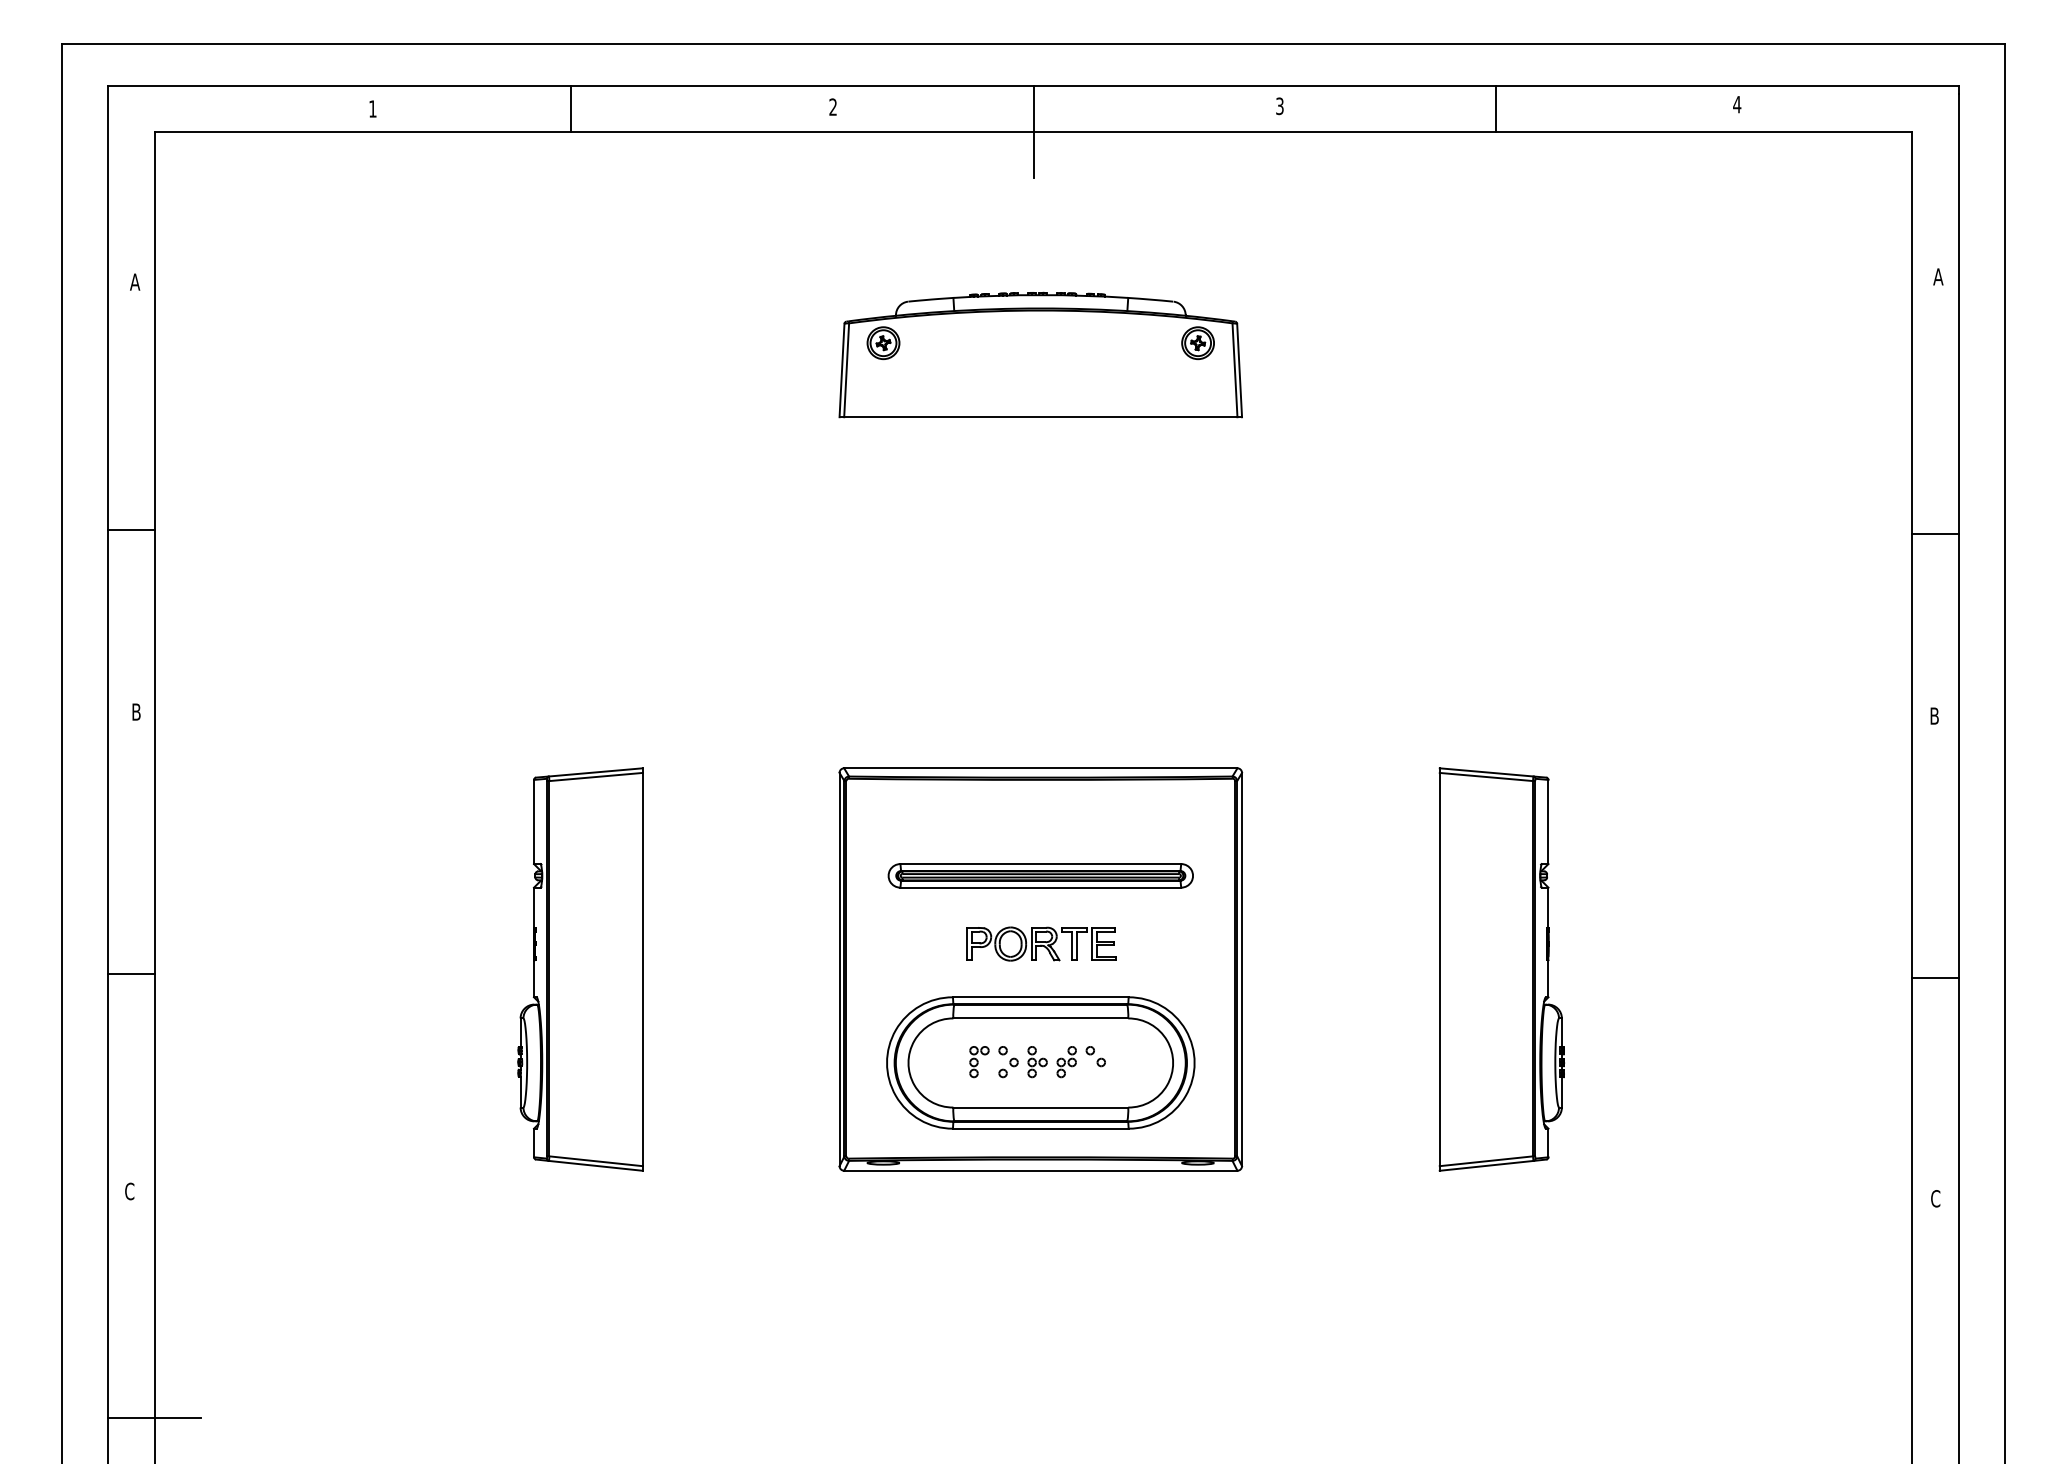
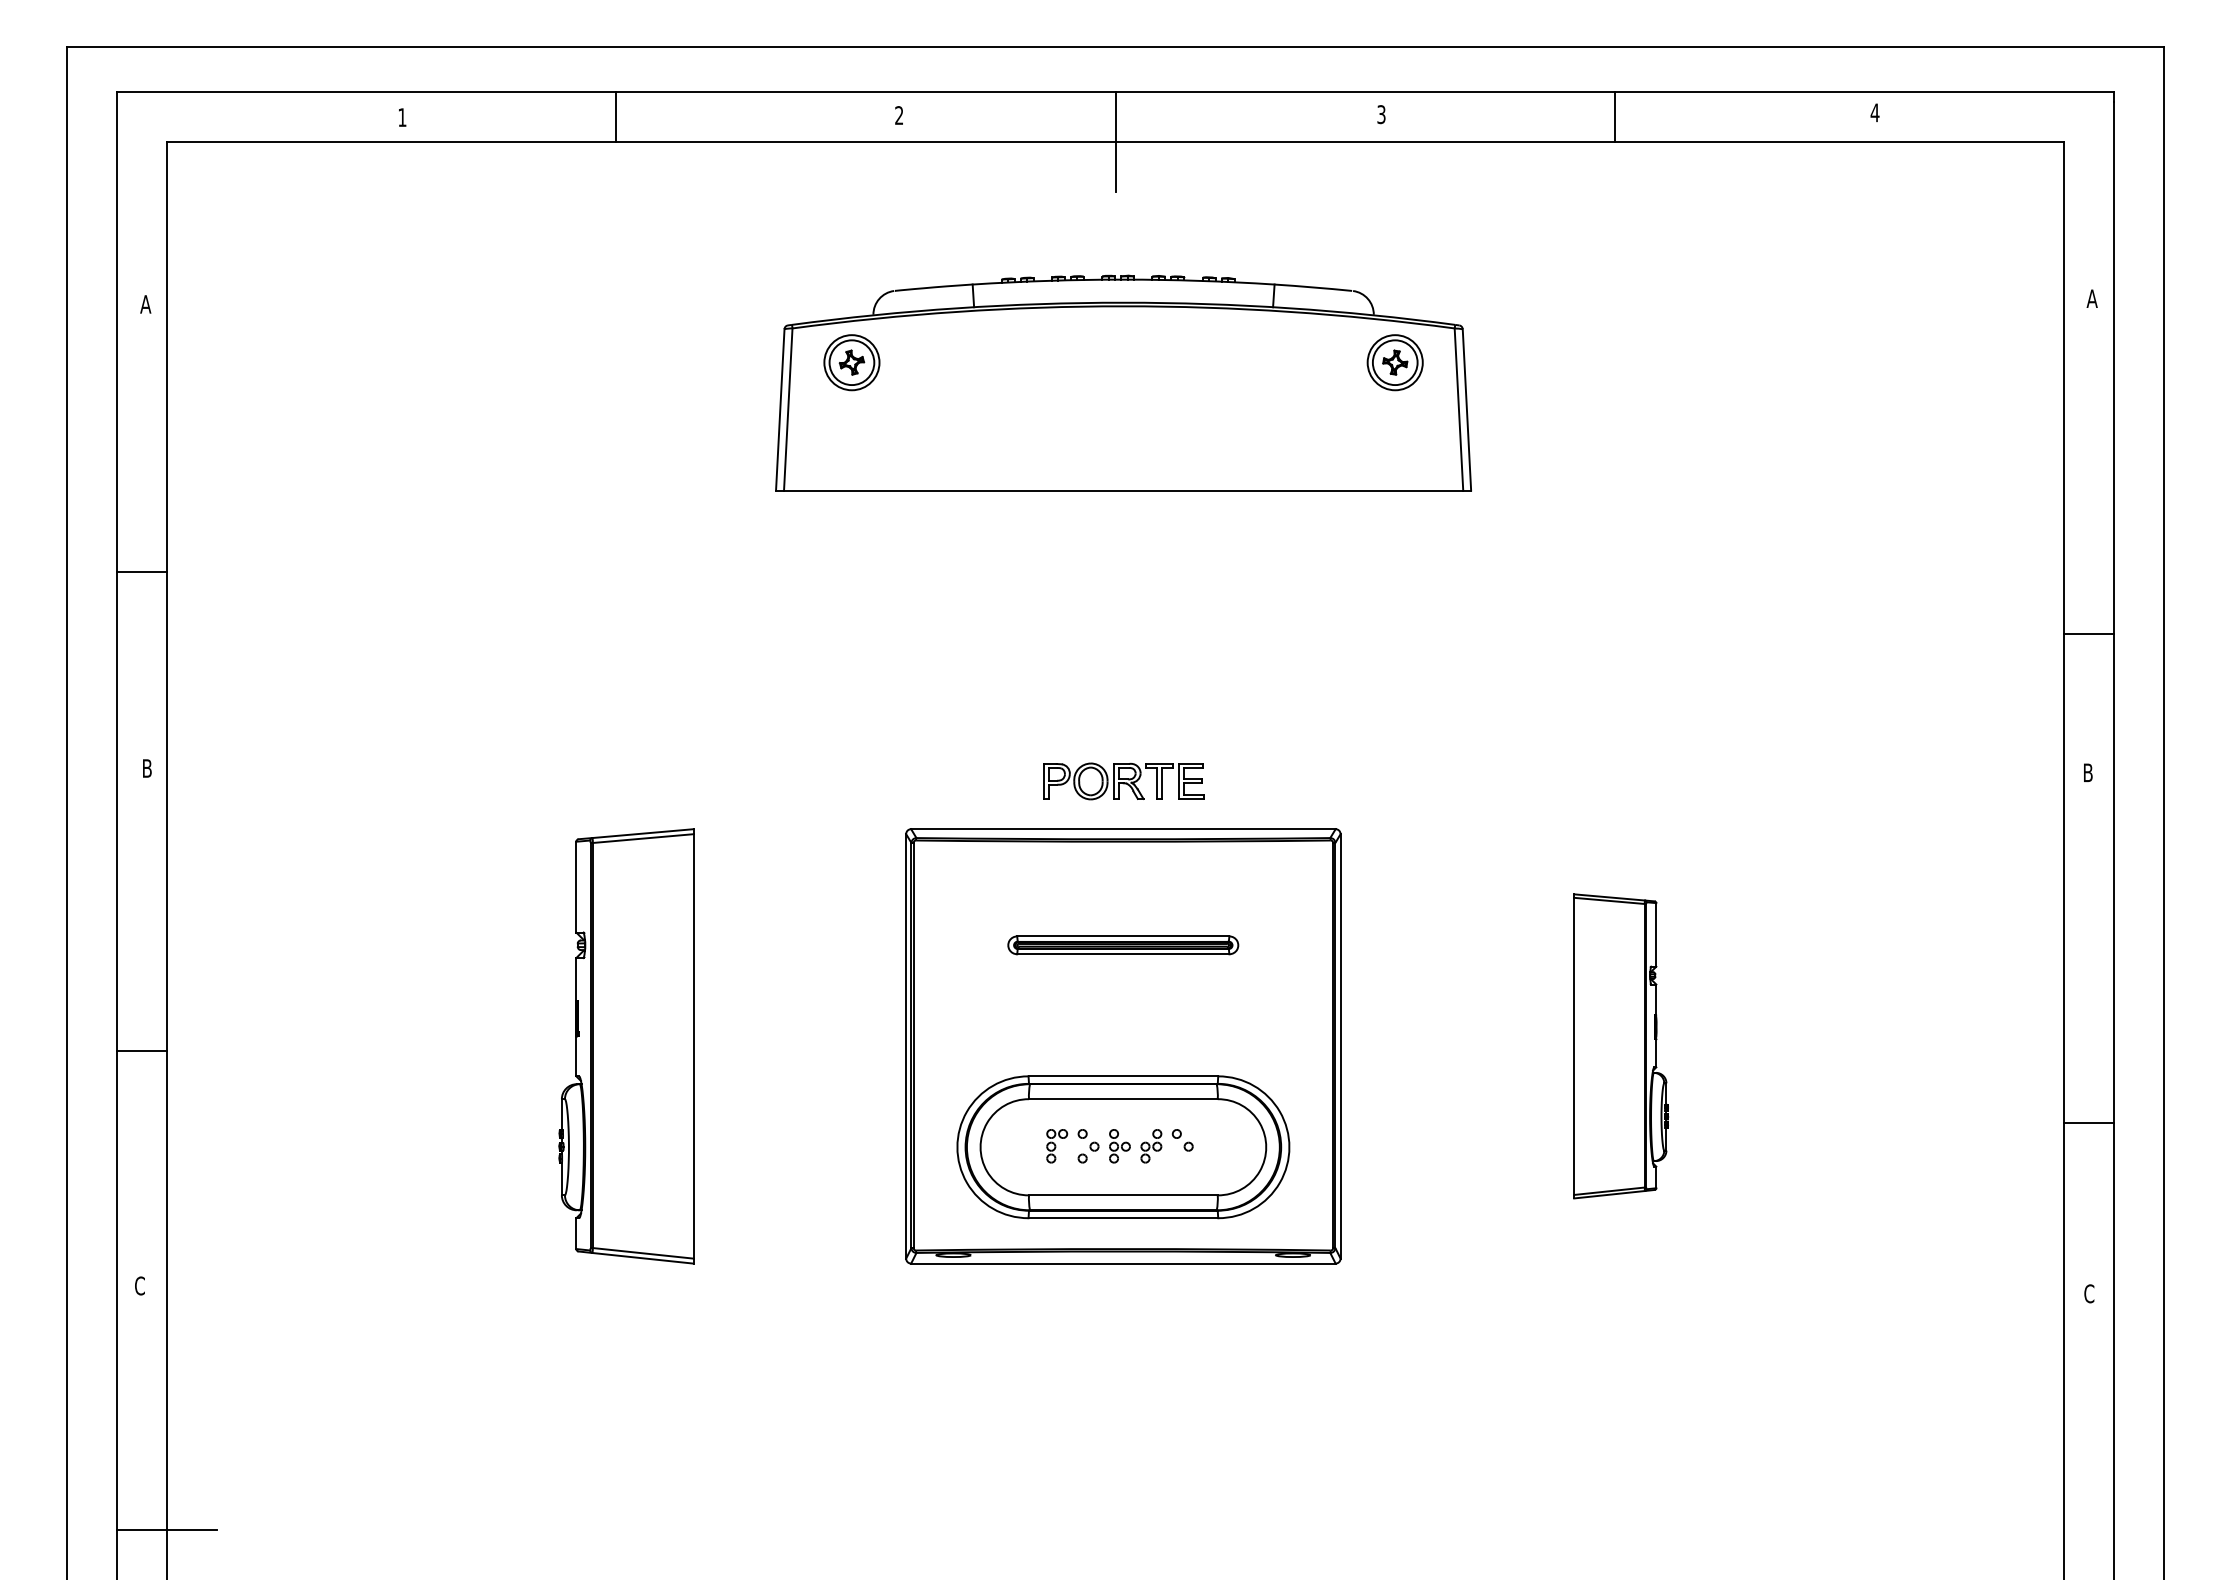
part: (1040, 354) -> (1123, 382), size x1.6
line: (1935, 534) -> (2089, 634), moved
part: (1040, 875) -> (1123, 944), size x0.7
part: (1041, 943) -> (1124, 780), moved
part: (1501, 969) -> (1620, 1046), size x0.7
line: (1935, 978) -> (2089, 1122), moved

